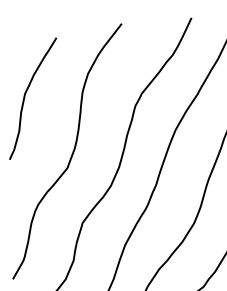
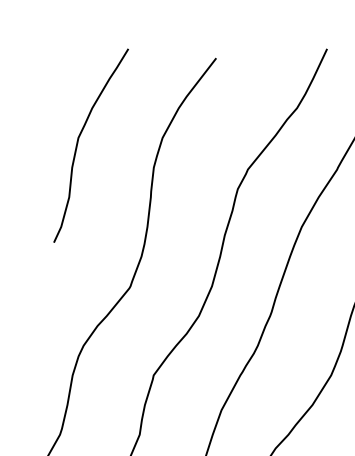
curve: (25, 97) -> (79, 143), moved

